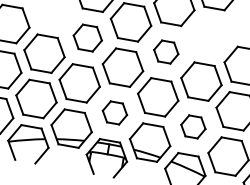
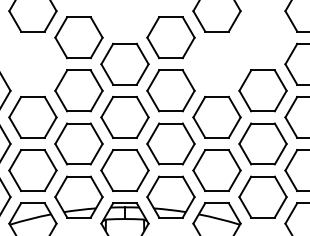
part: (87, 37) -> (78, 90), size x1.43
part: (165, 51) -> (170, 90), size x1.67
part: (114, 112) -> (124, 170), size x1.67
part: (192, 126) -> (216, 170), size x1.67

